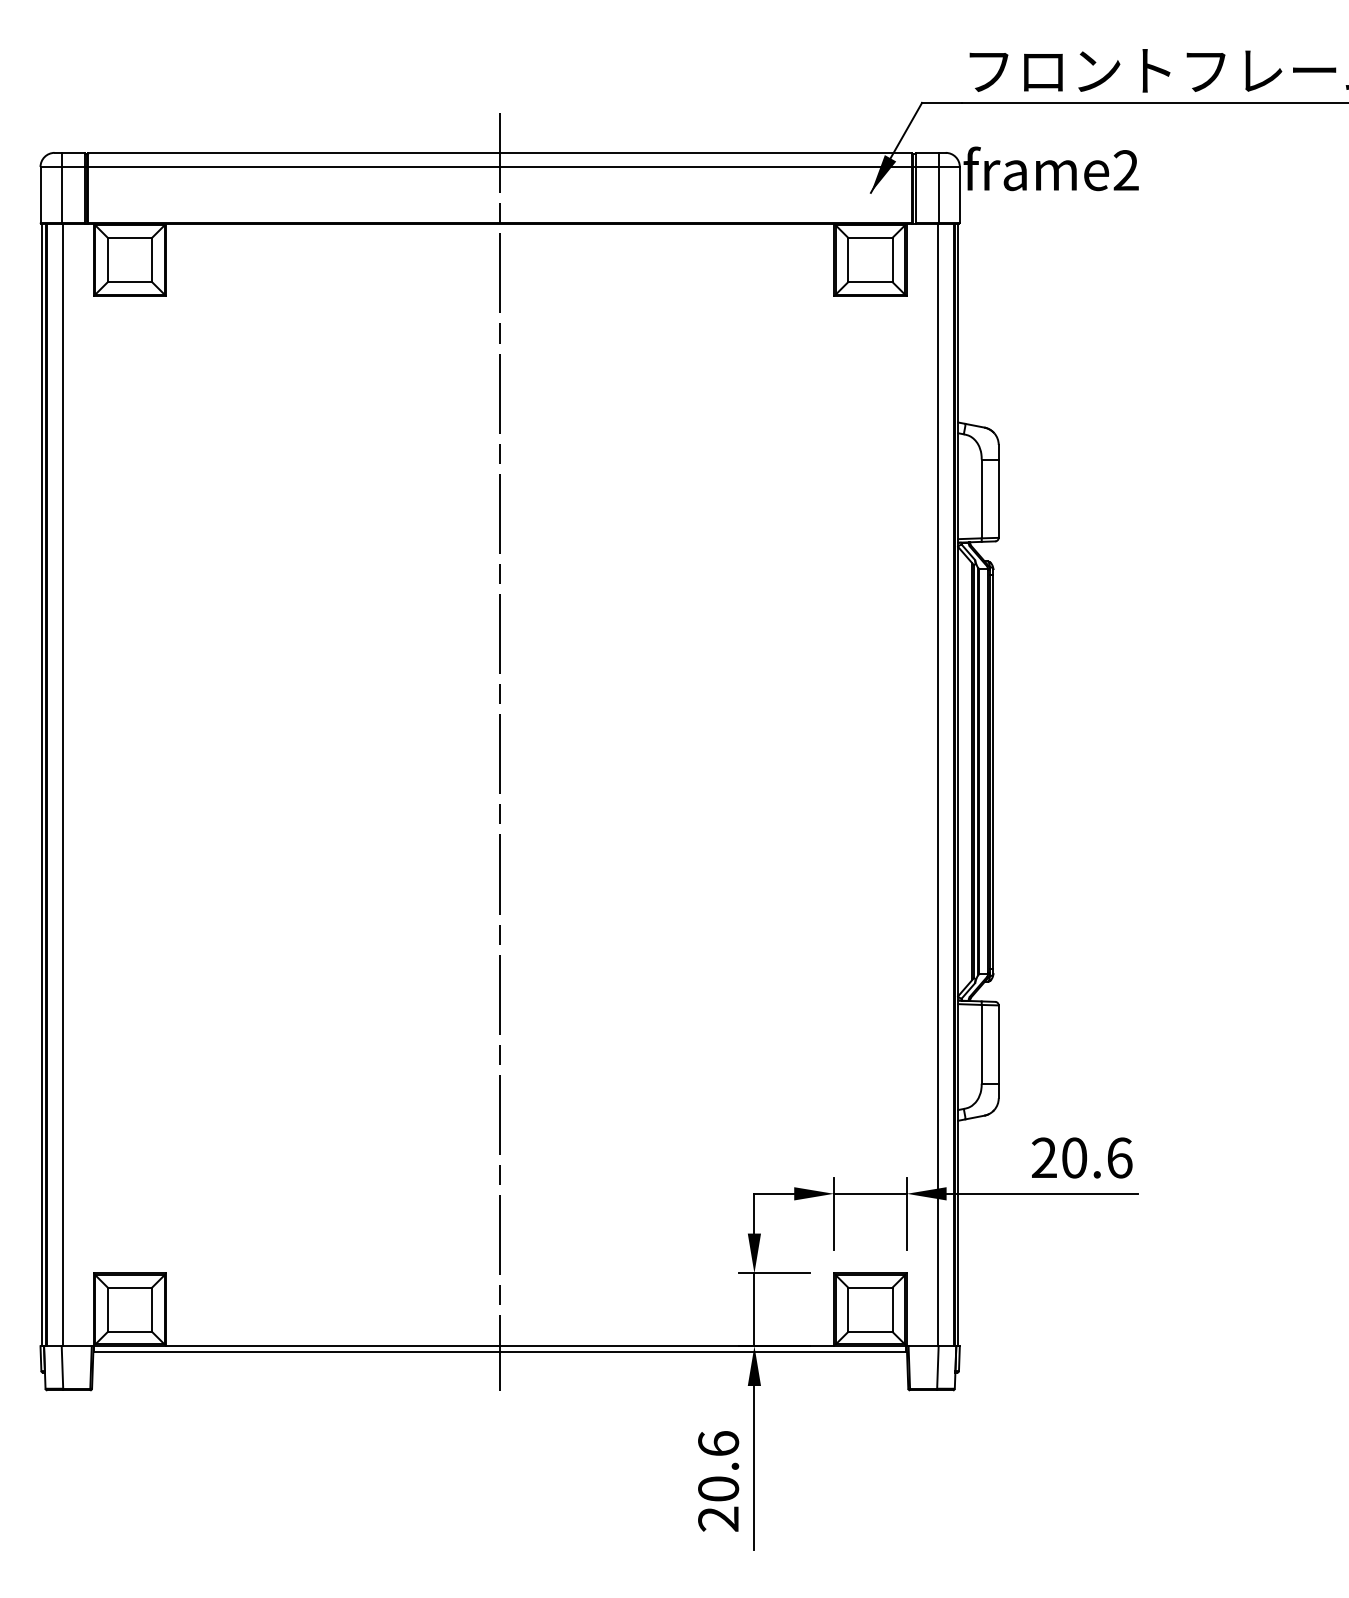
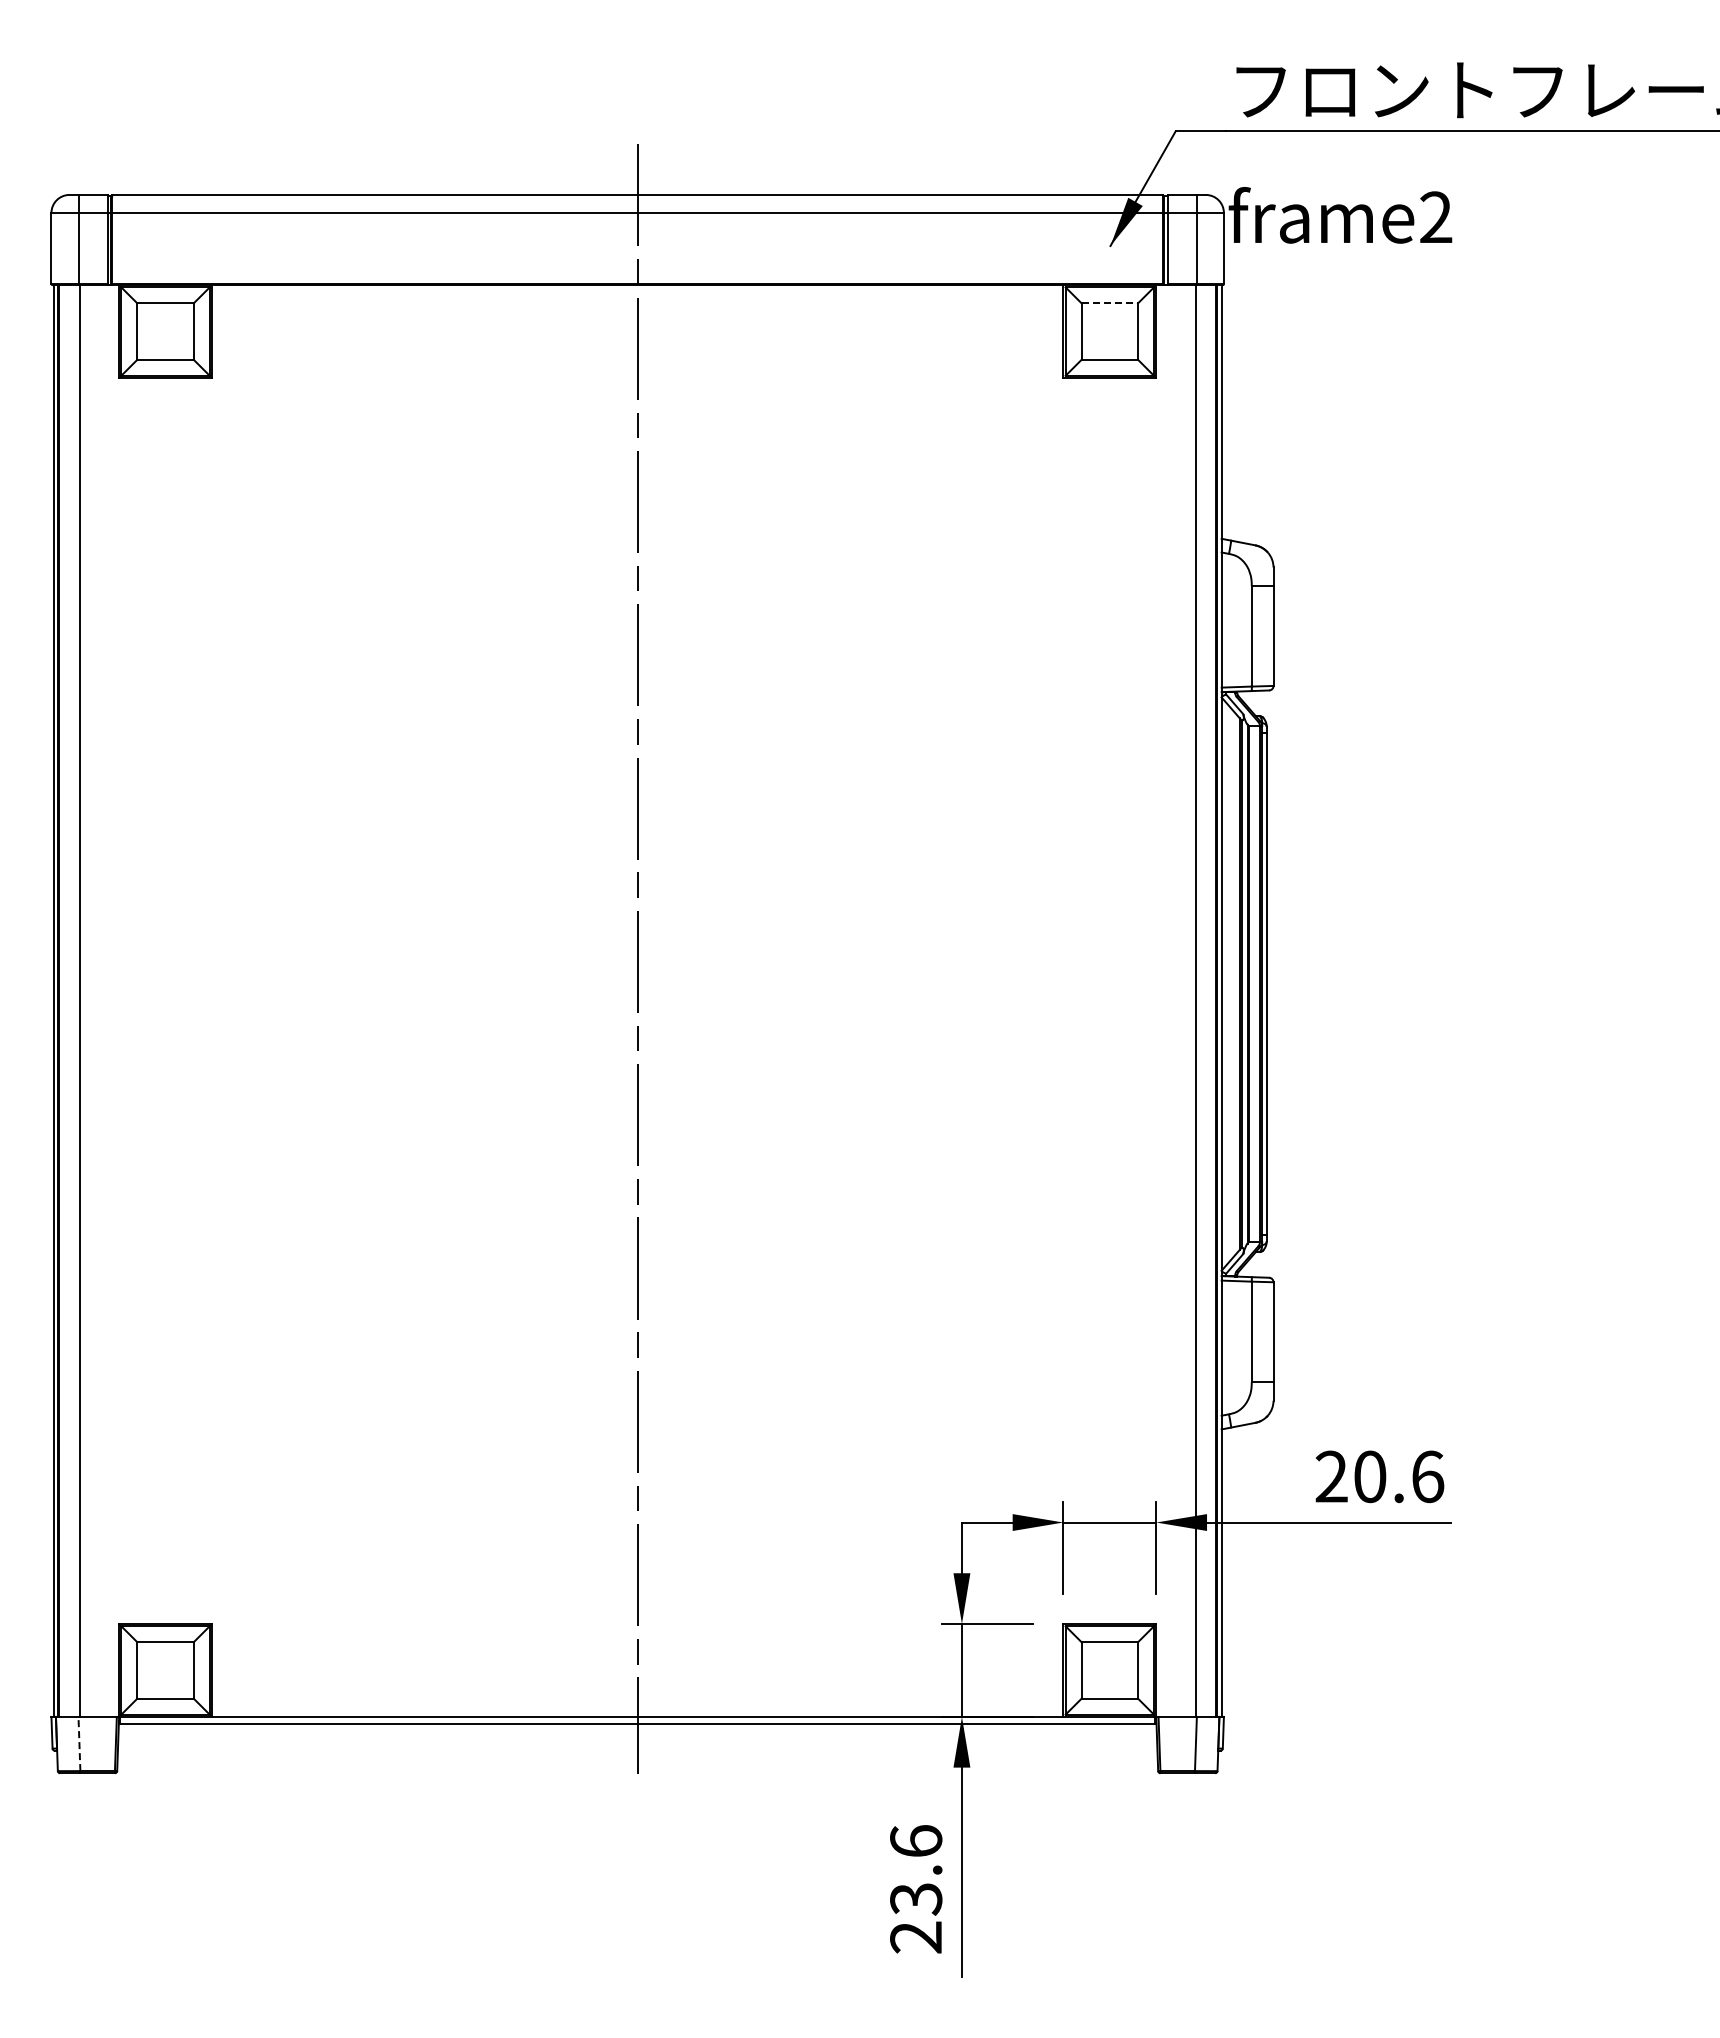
line: (870, 237) -> (1110, 303), solid -> dashed
line: (62, 1367) -> (79, 1743), solid -> dashed
text: (718, 1489) -> (916, 1899), 20.6 -> 23.6

